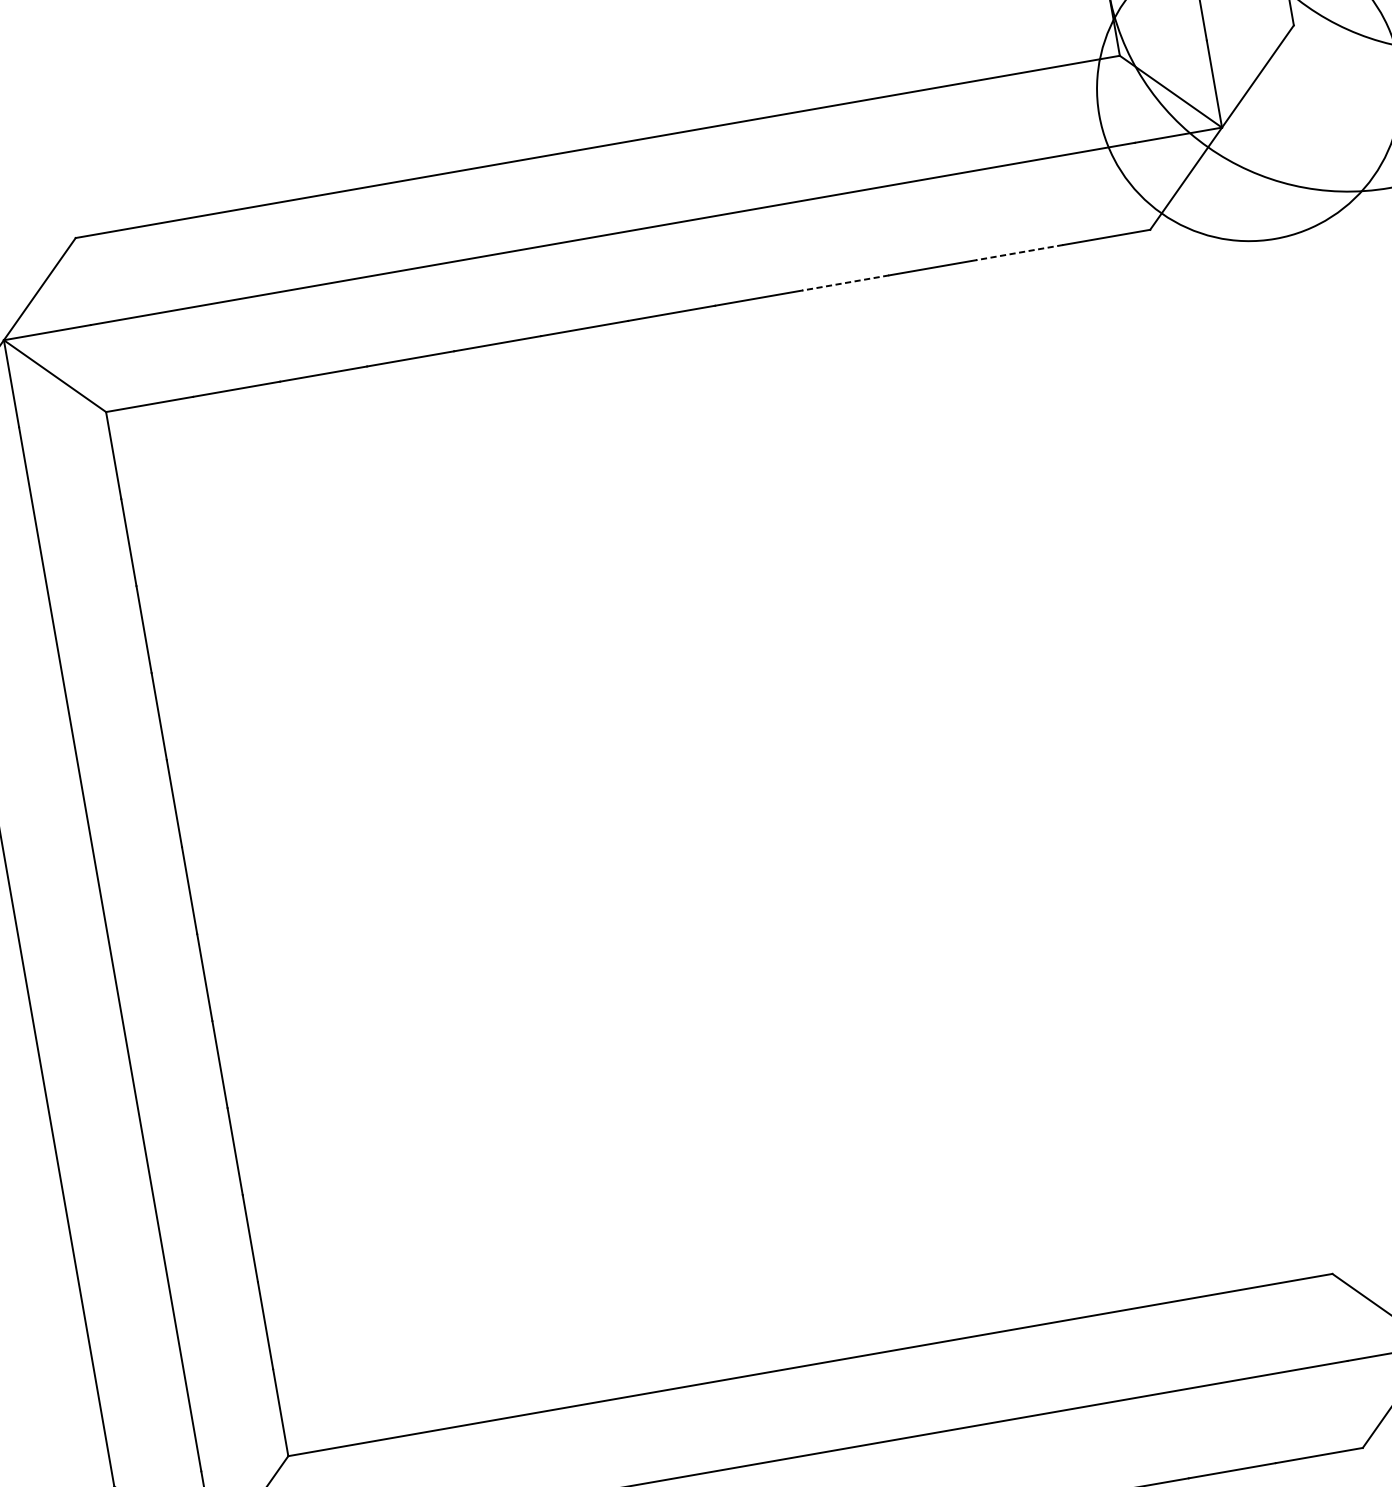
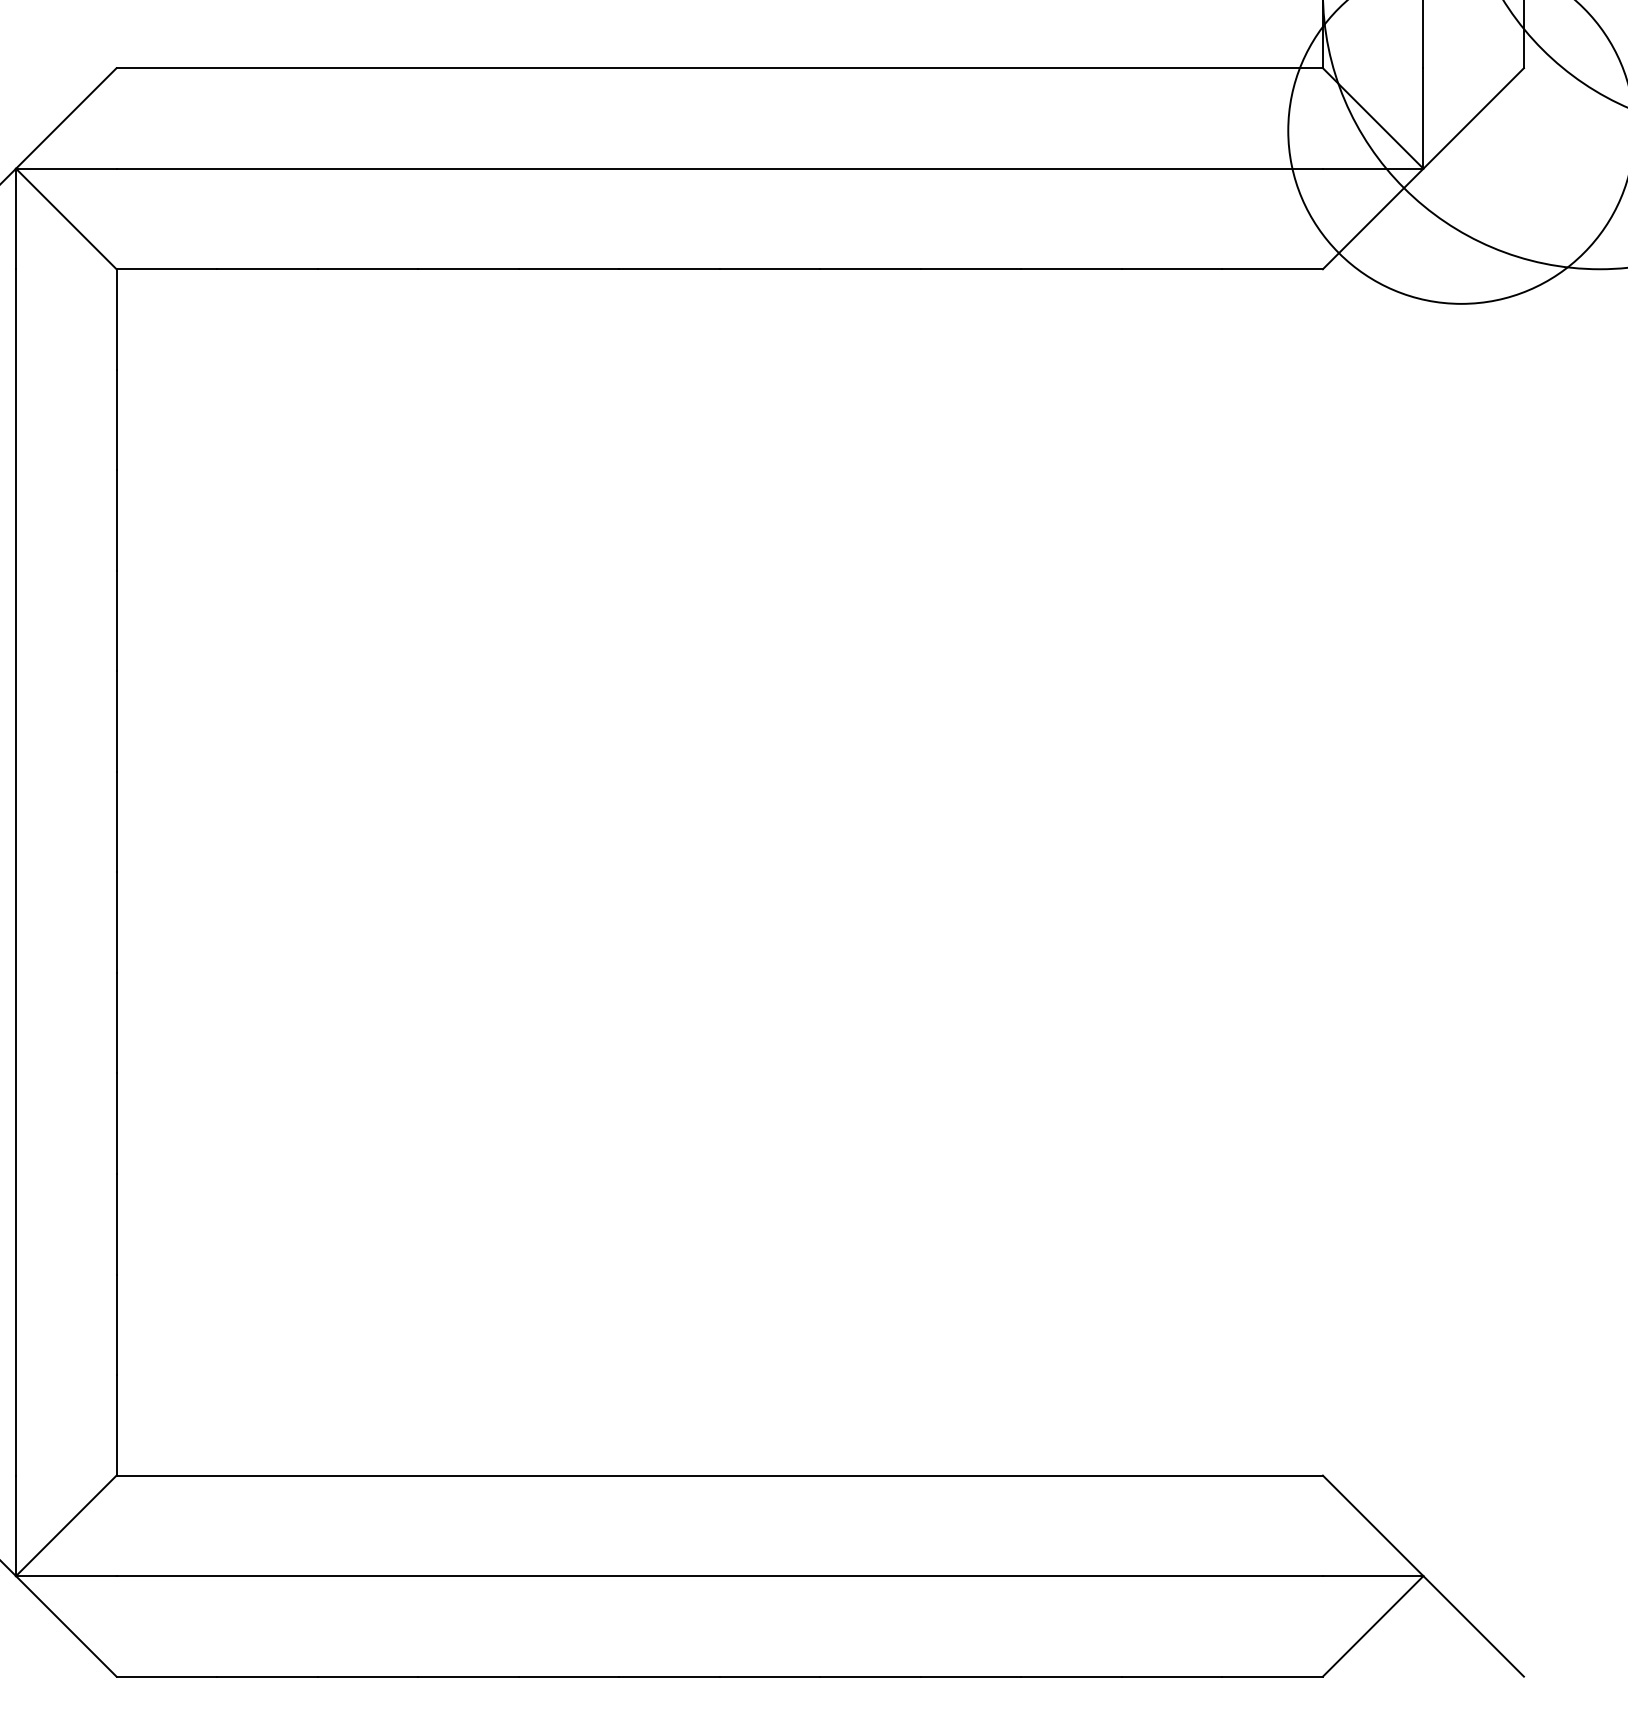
line: (1019, 252) -> (1171, 269), dashed -> solid
line: (845, 283) -> (970, 269), dashed -> solid

